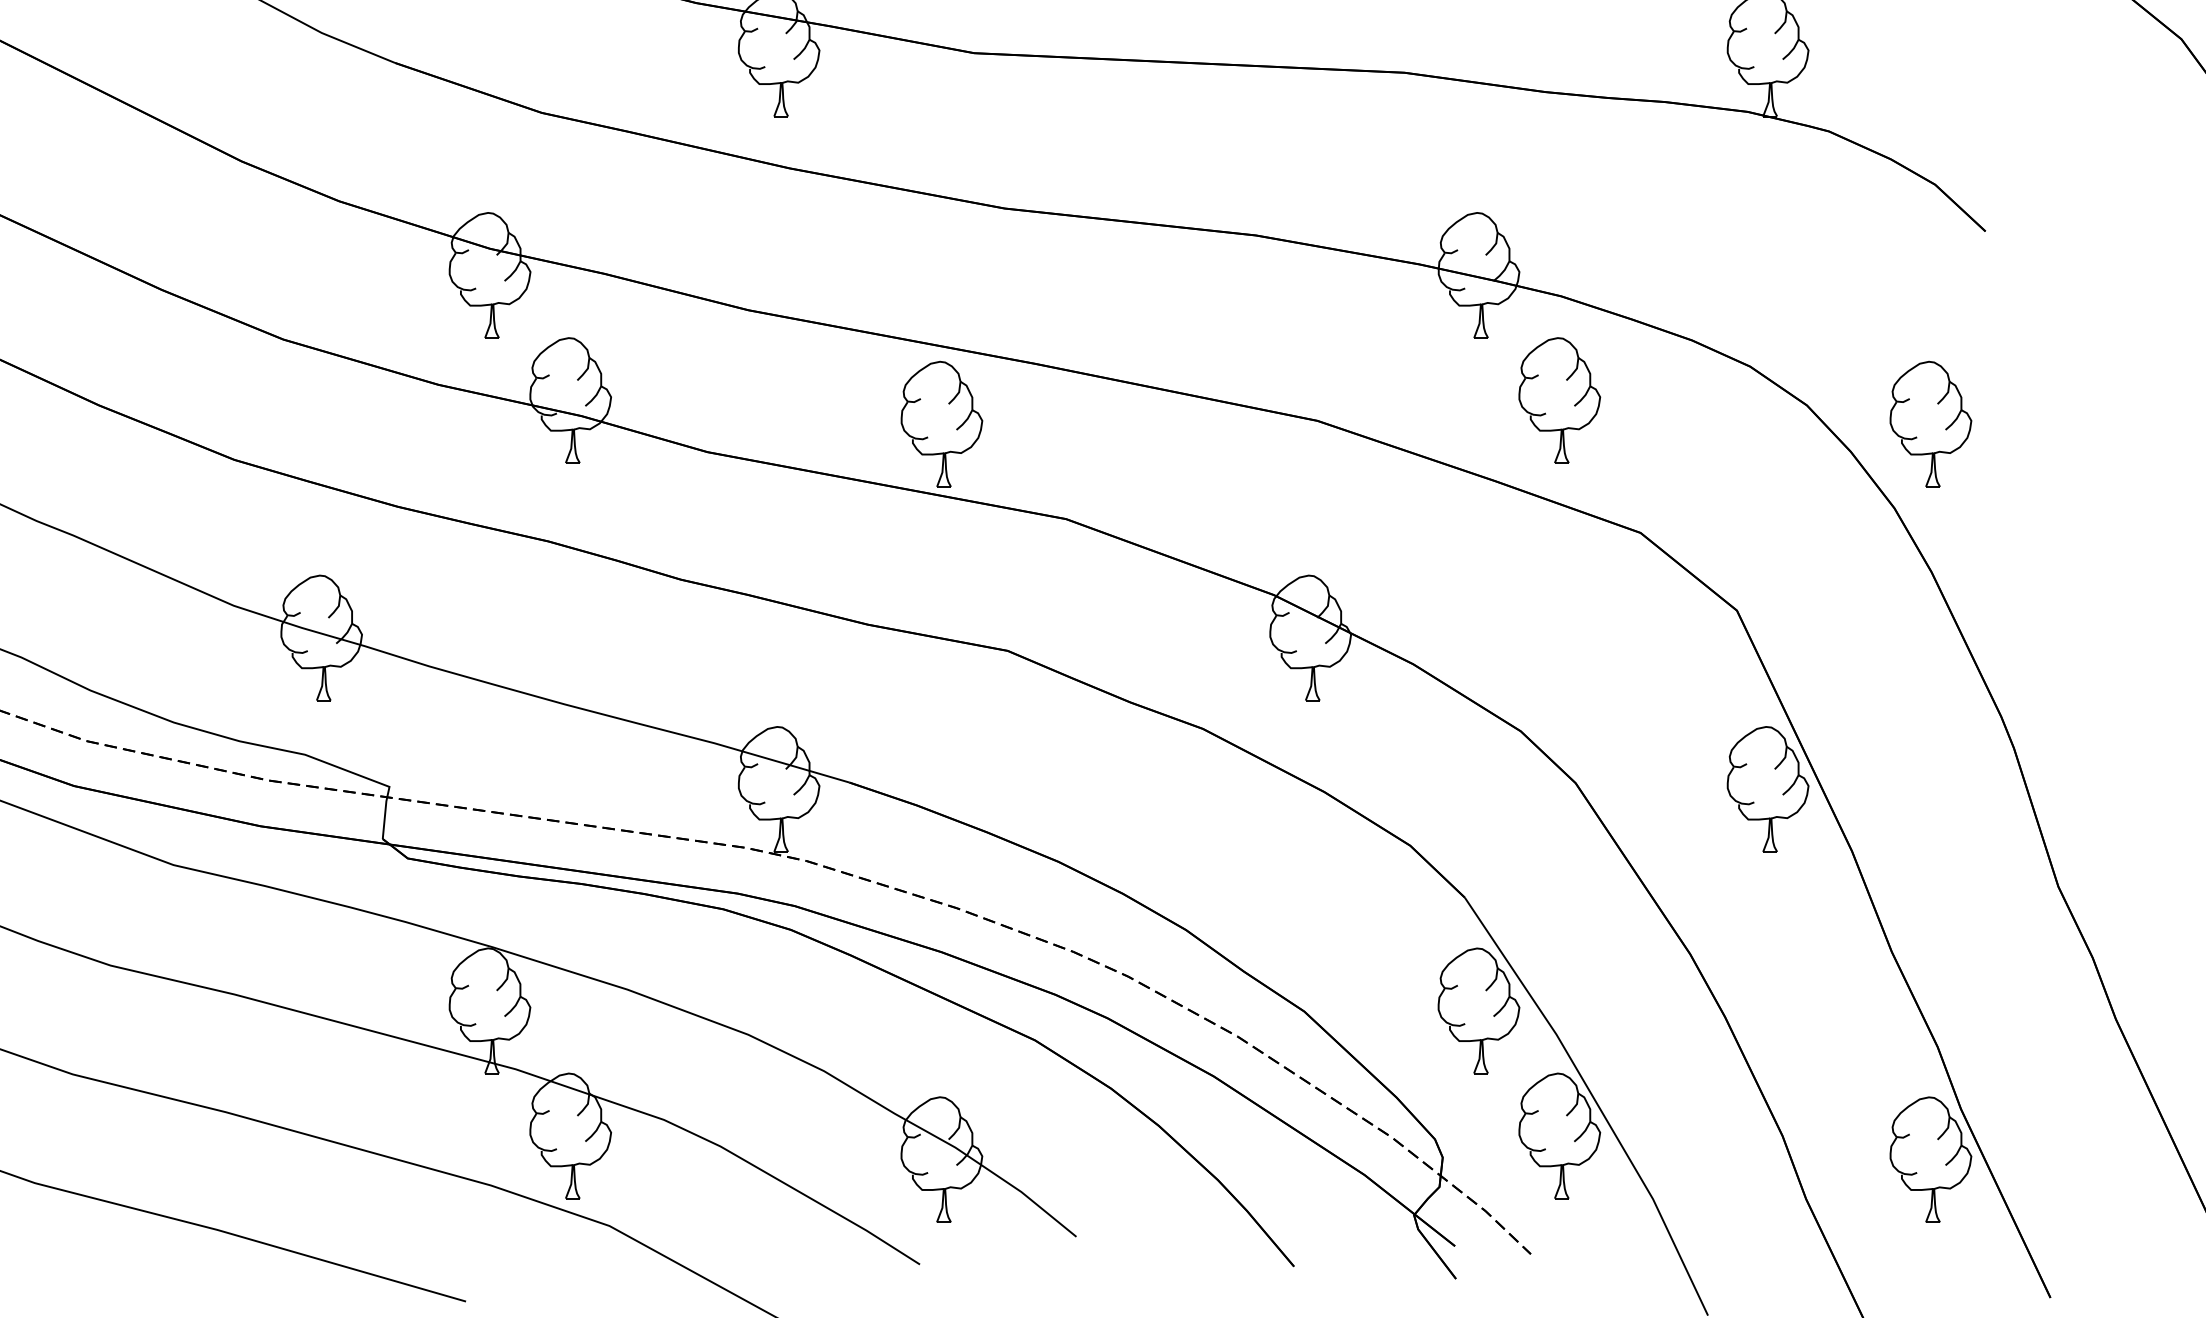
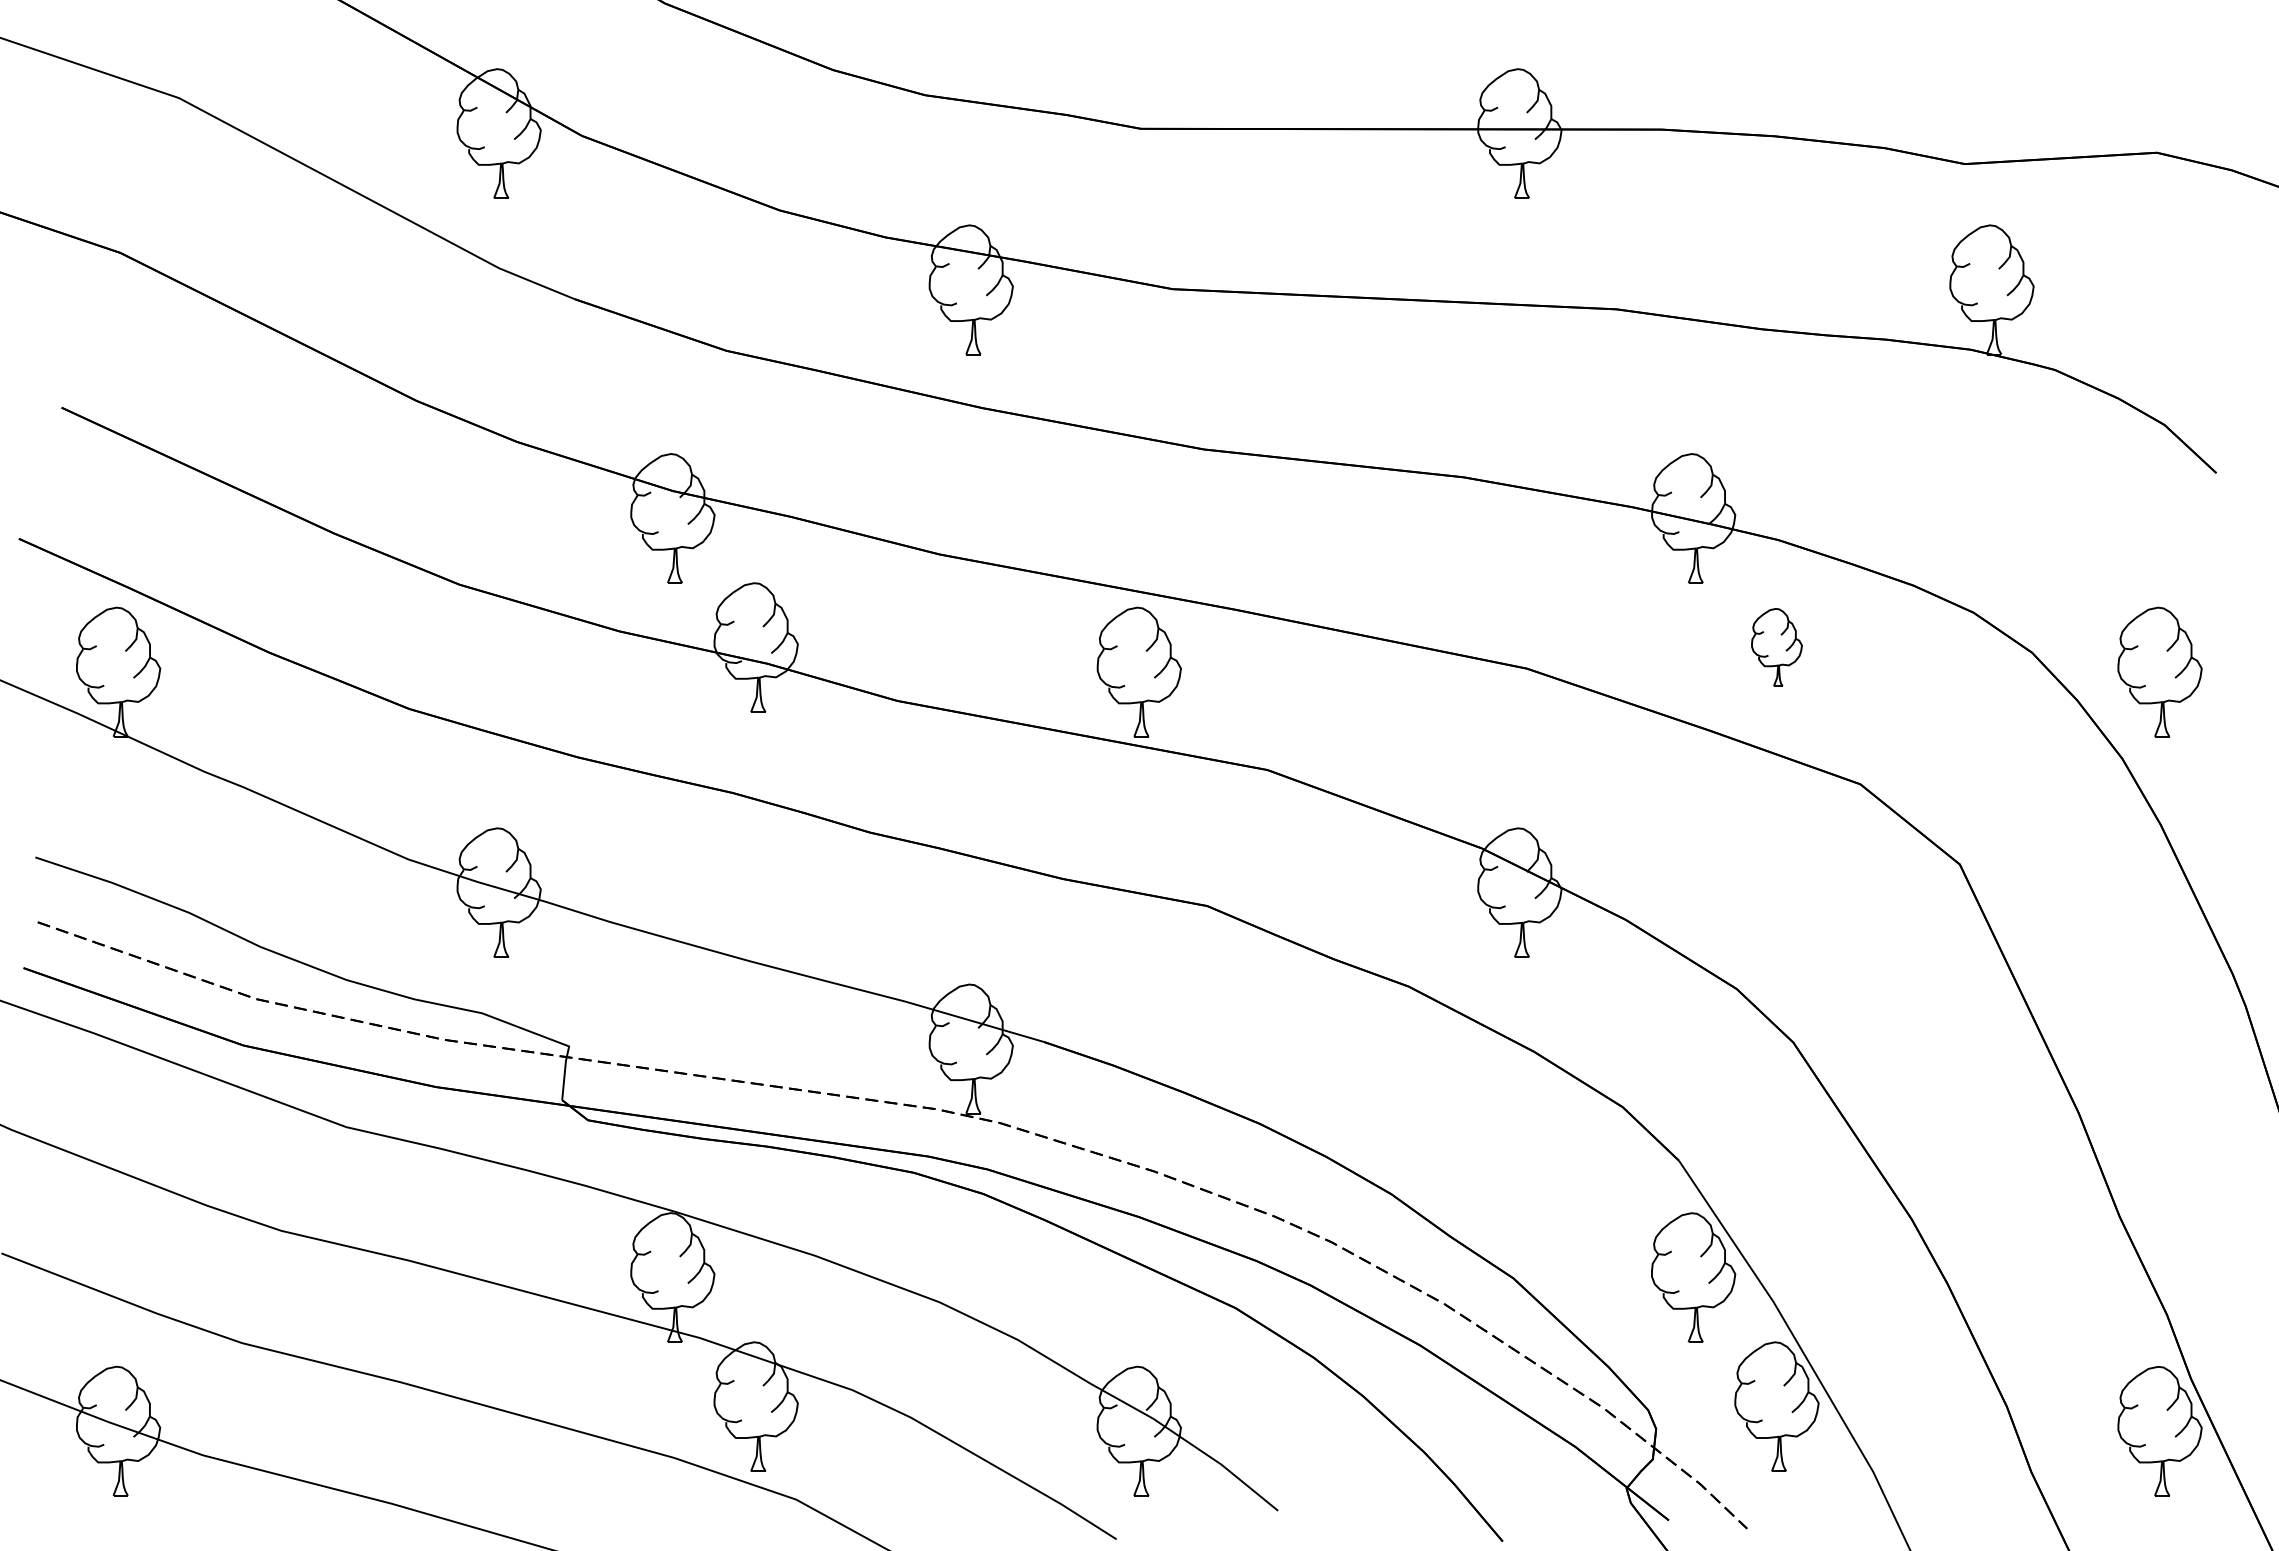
part: (1559, 400) -> (1776, 647), size x0.6
part: (1767, 788) -> (1991, 1048), removed

